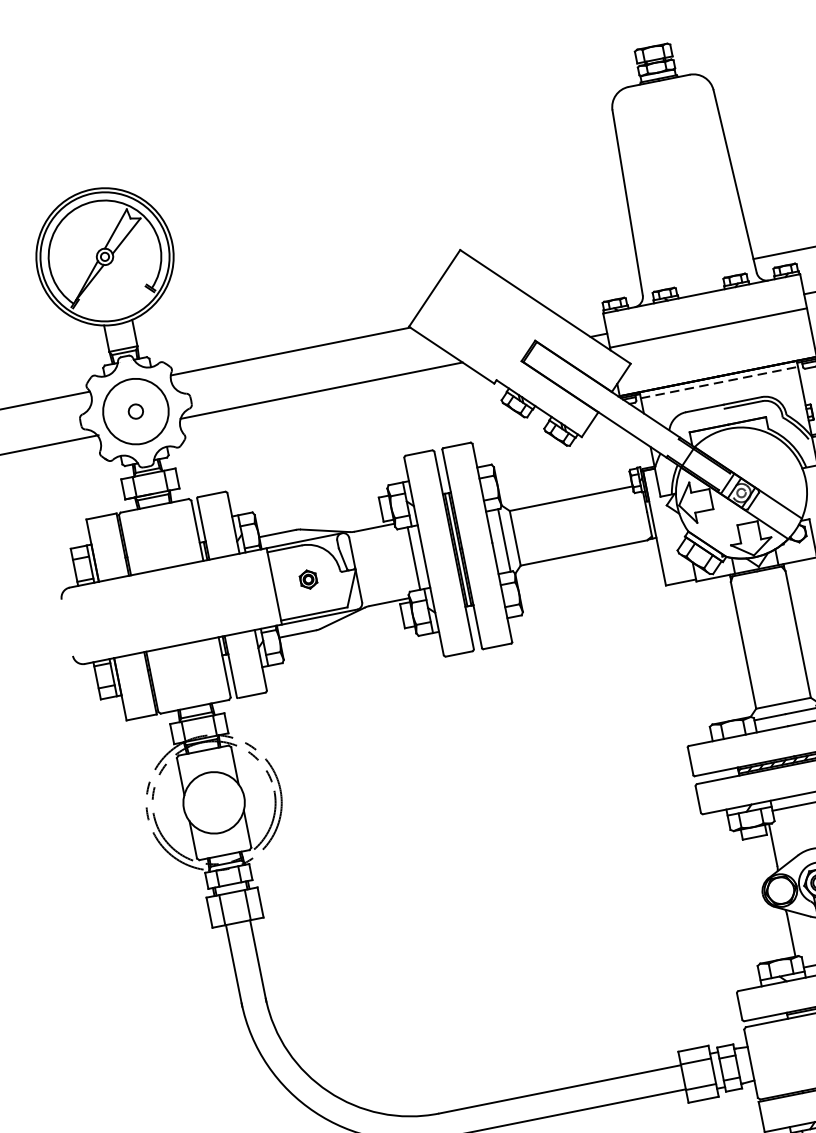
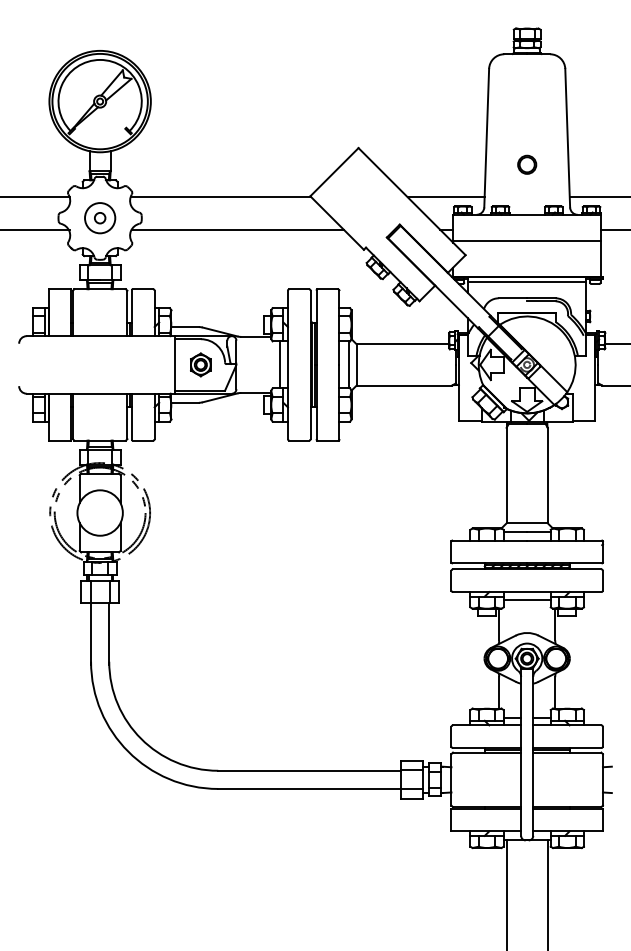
part: (688, 227) -> (527, 164), added
line: (588, 292) -> (445, 197), added
line: (719, 382) -> (527, 281), dashed -> solid
circle: (136, 411) -> (100, 218), size x0.62
part: (307, 579) -> (200, 364), size x1.67

